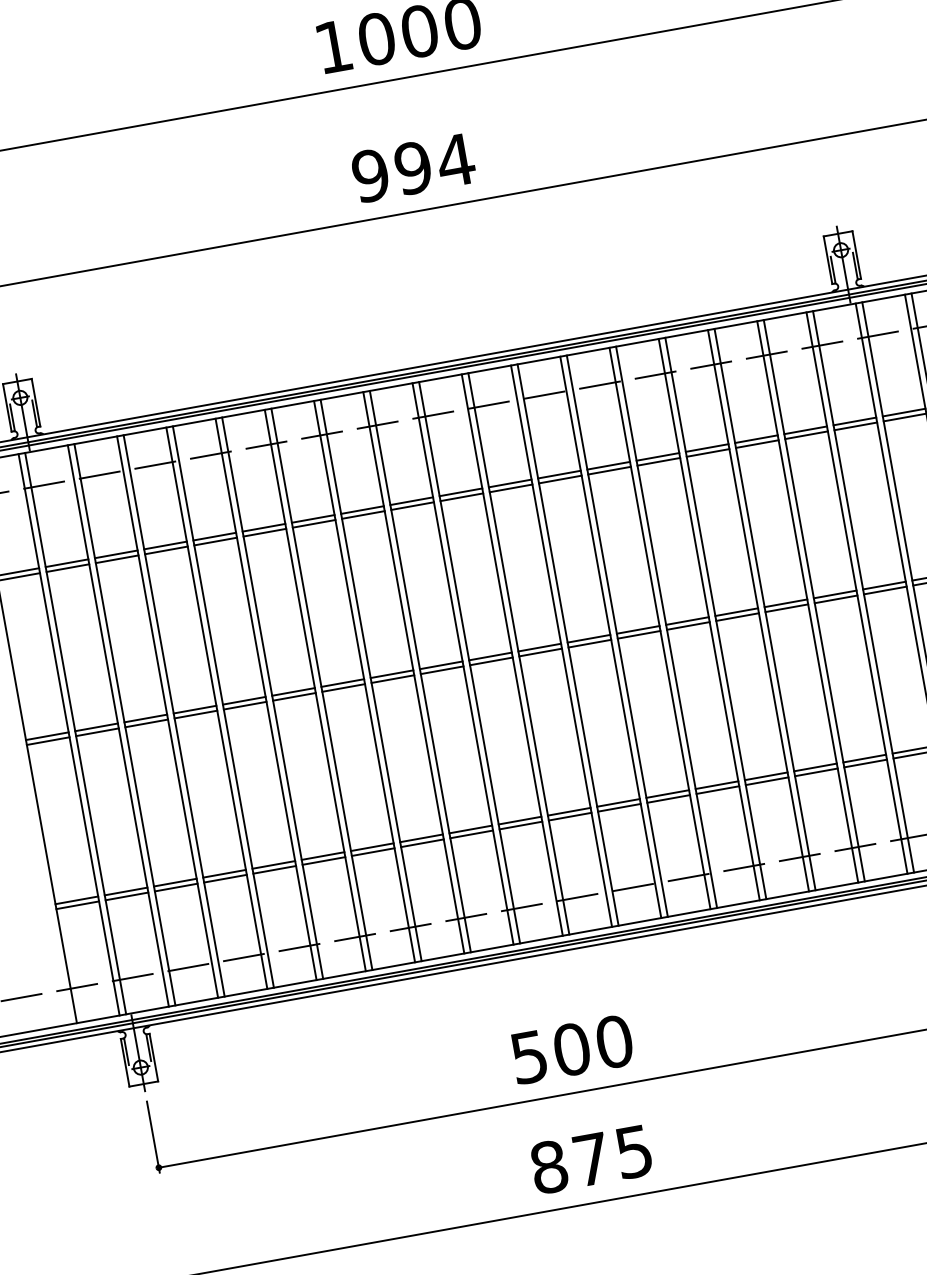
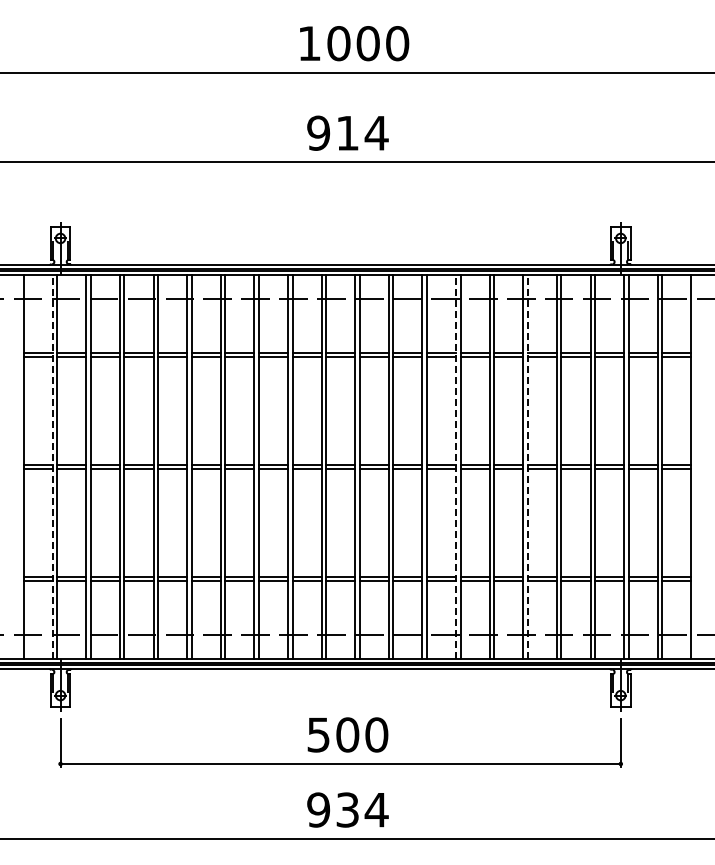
text: (412, 167) -> (347, 132), 994 -> 914
line: (764, 610) -> (527, 467), solid -> dashed
line: (660, 629) -> (456, 467), solid -> dashed
line: (68, 735) -> (52, 467), solid -> dashed
text: (591, 1158) -> (347, 809), 875 -> 934

